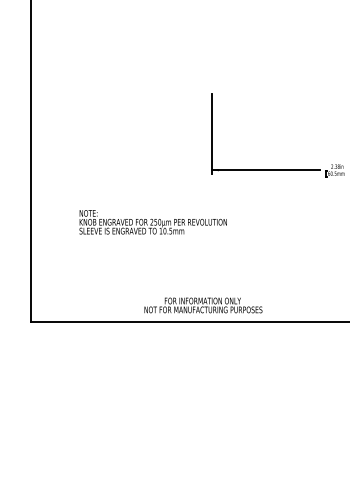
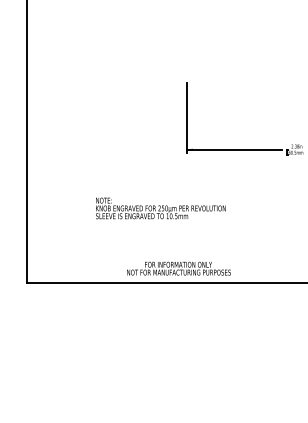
text: (152, 222) -> (160, 208), moved

